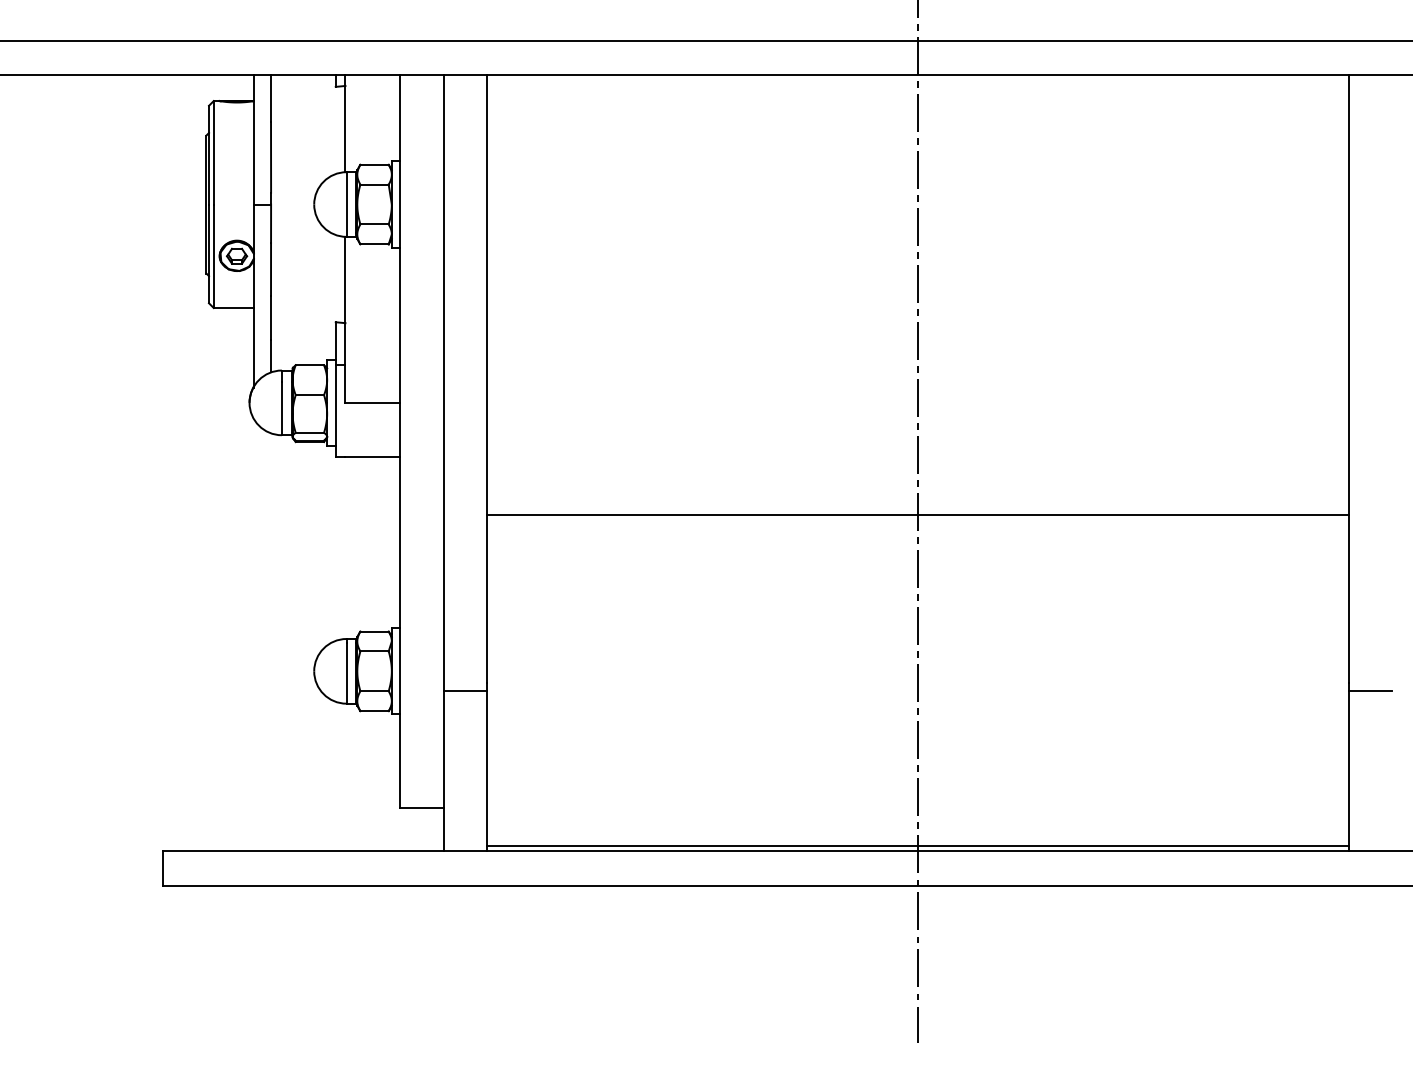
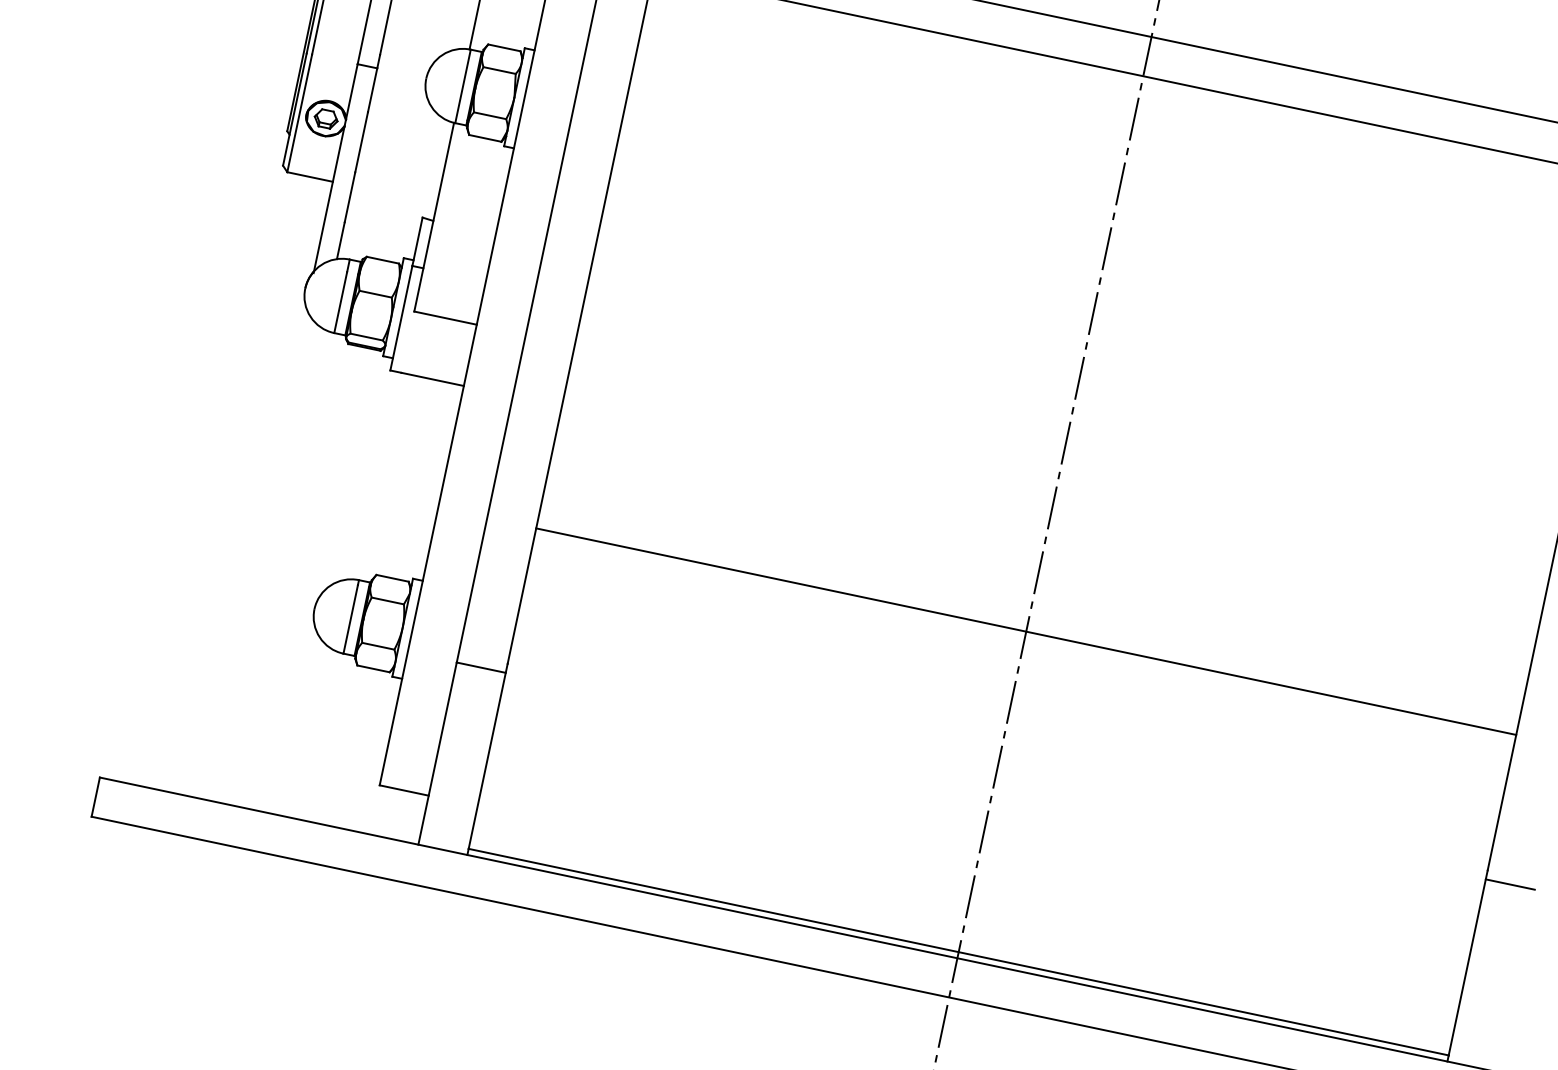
line: (917, 514) -> (1025, 631), moved

